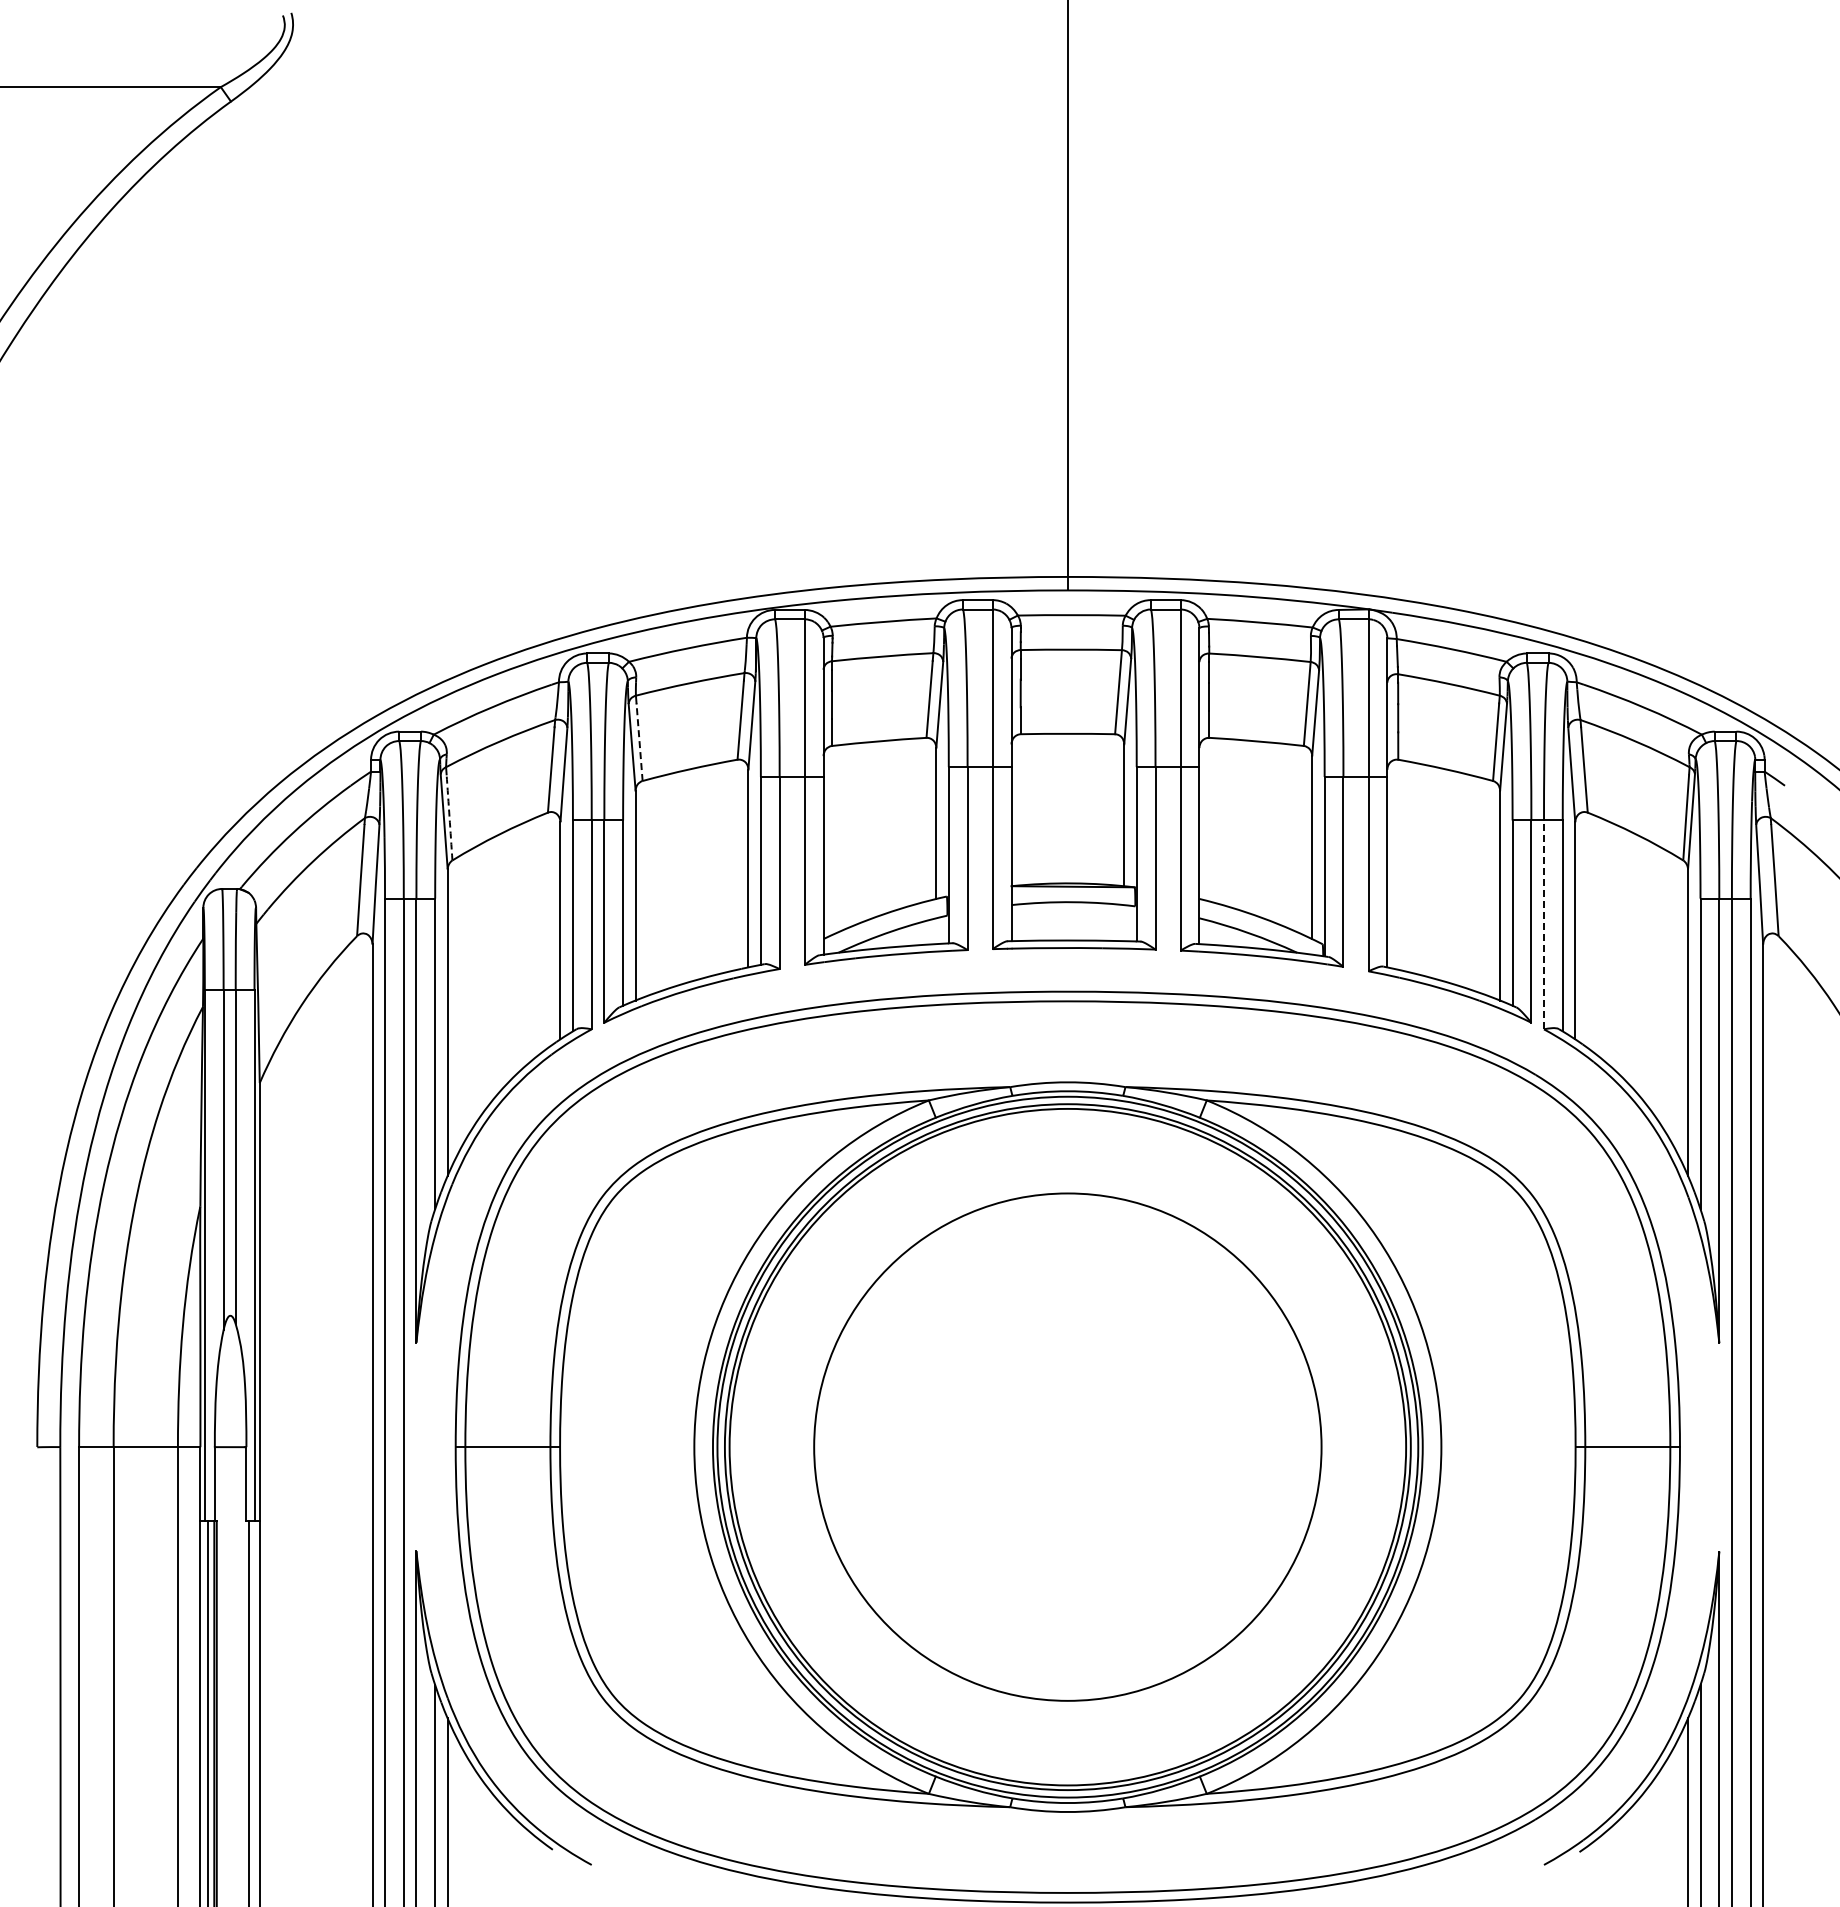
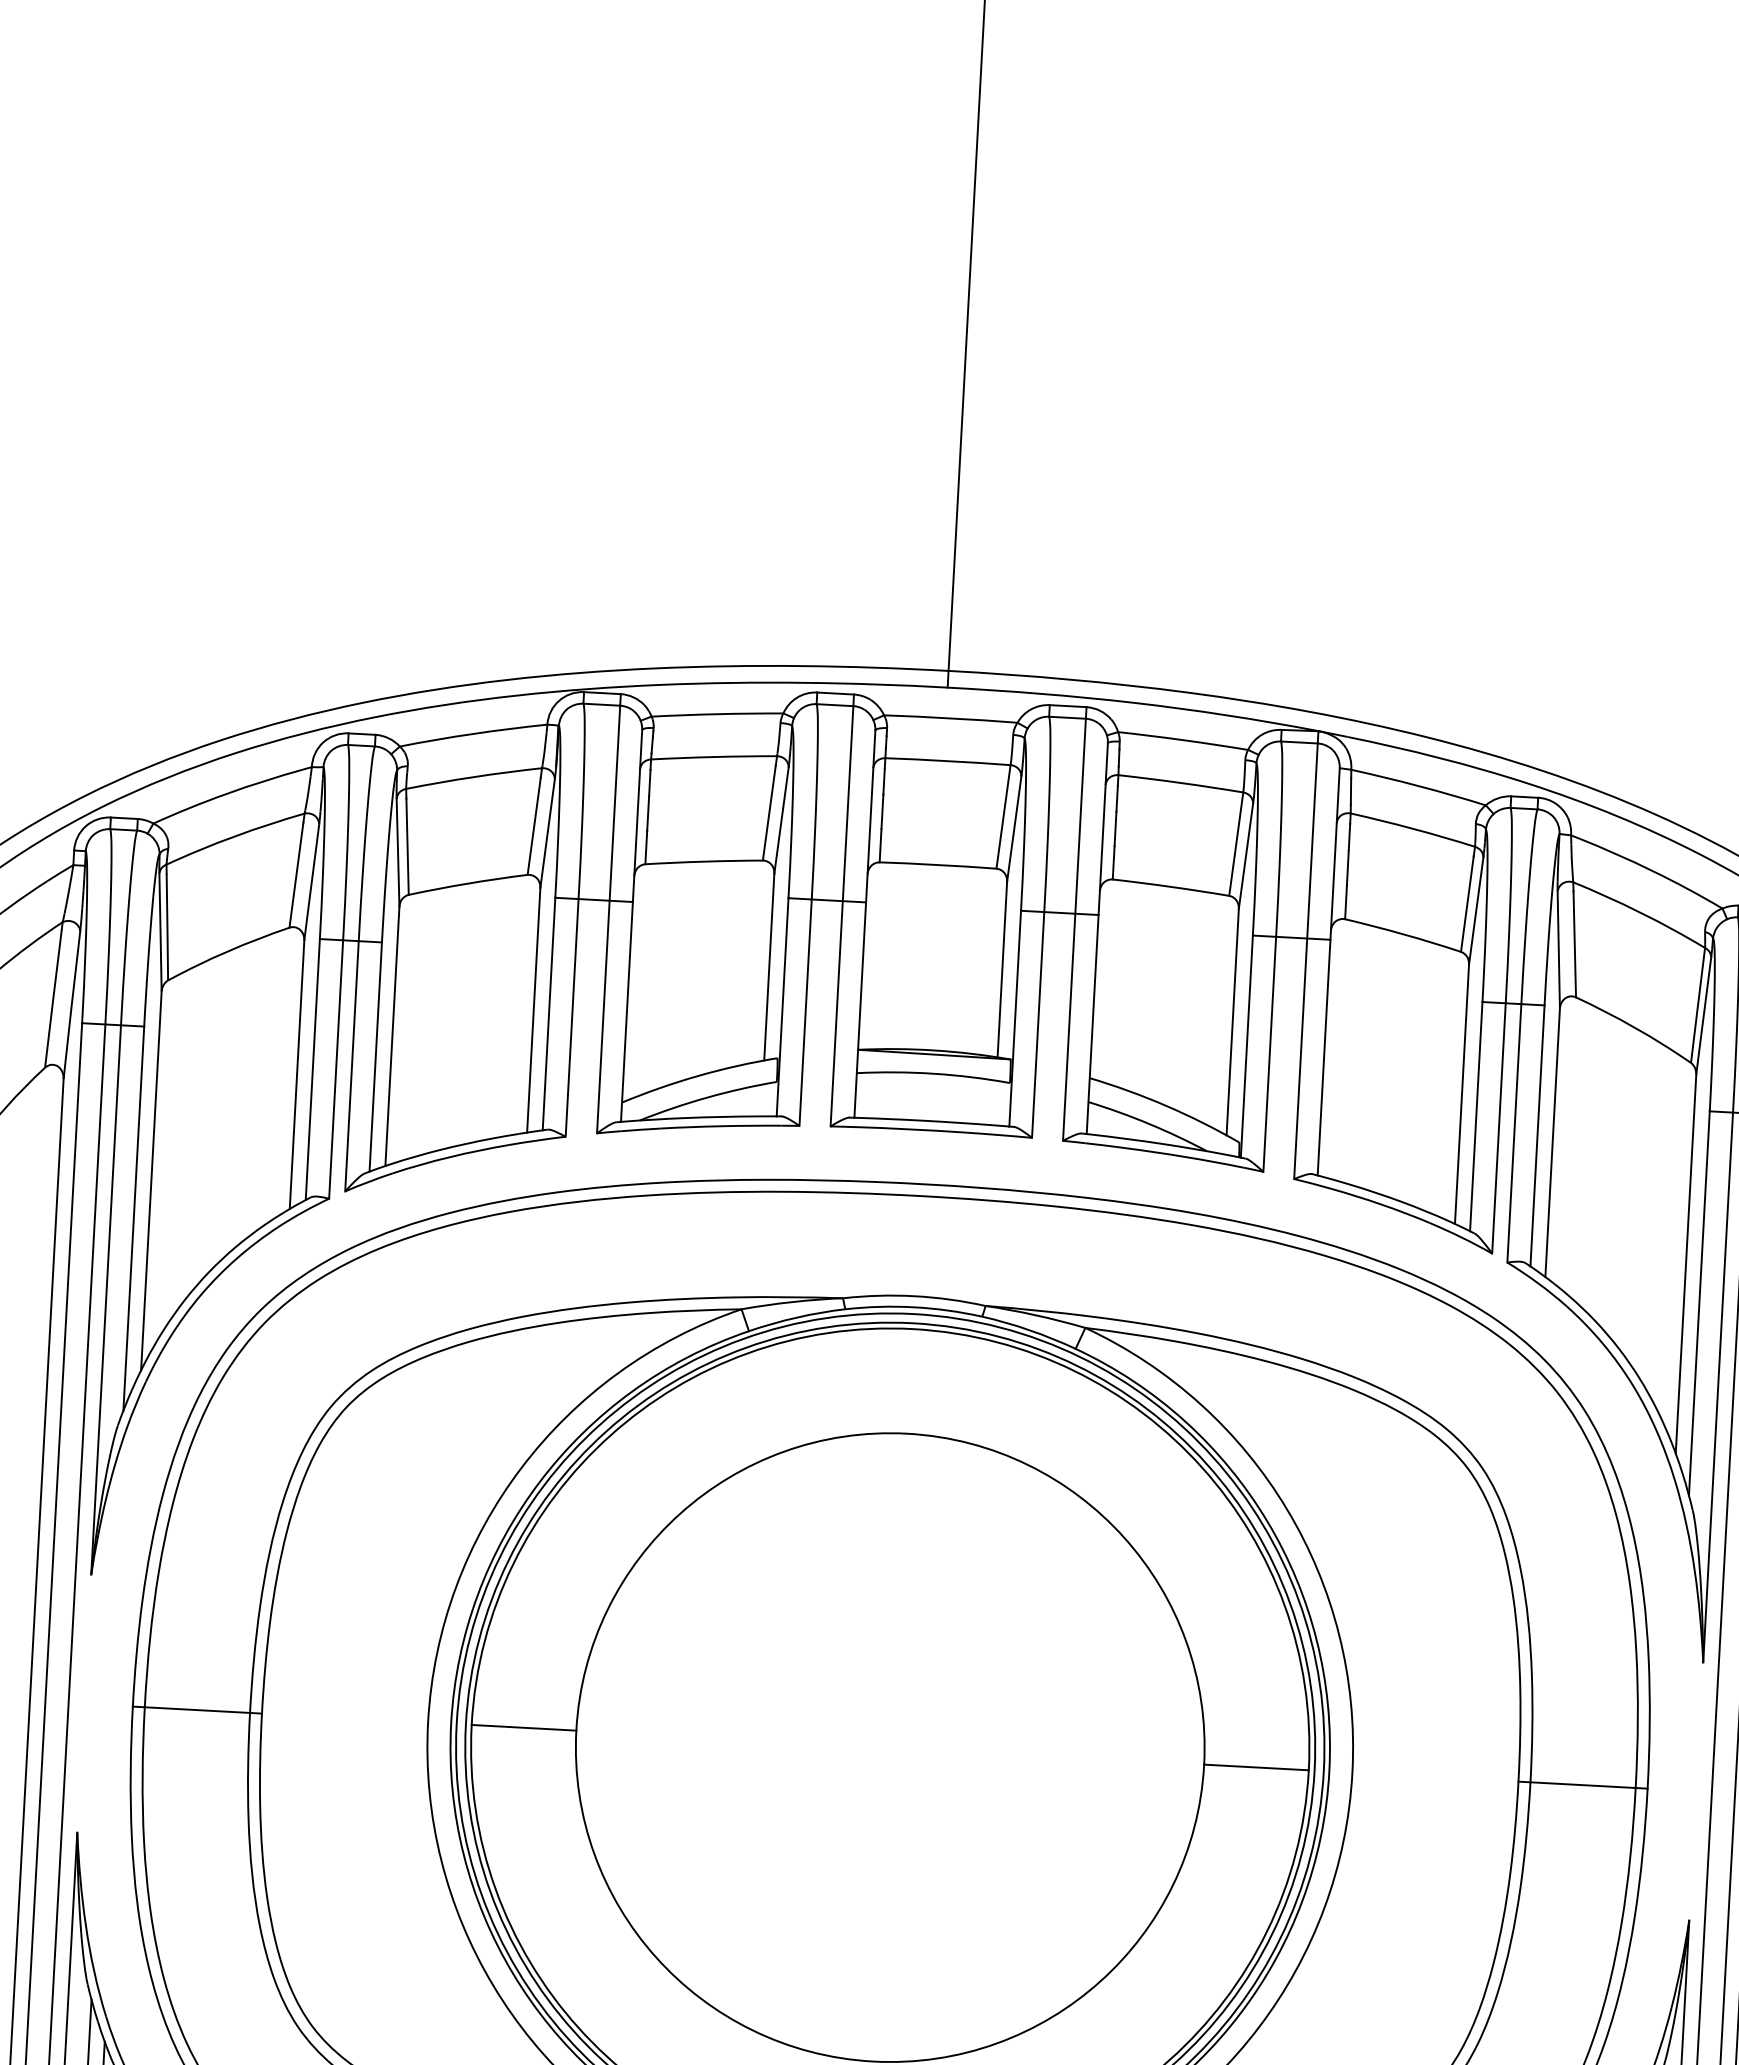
line: (639, 742) -> (407, 847), dashed -> solid
arc: (449, 817) -> (167, 927), dashed -> solid
line: (1544, 924) -> (1515, 1132), dashed -> solid
line: (771, 1447) -> (523, 1728), added
line: (1363, 1447) -> (1256, 1767), added

